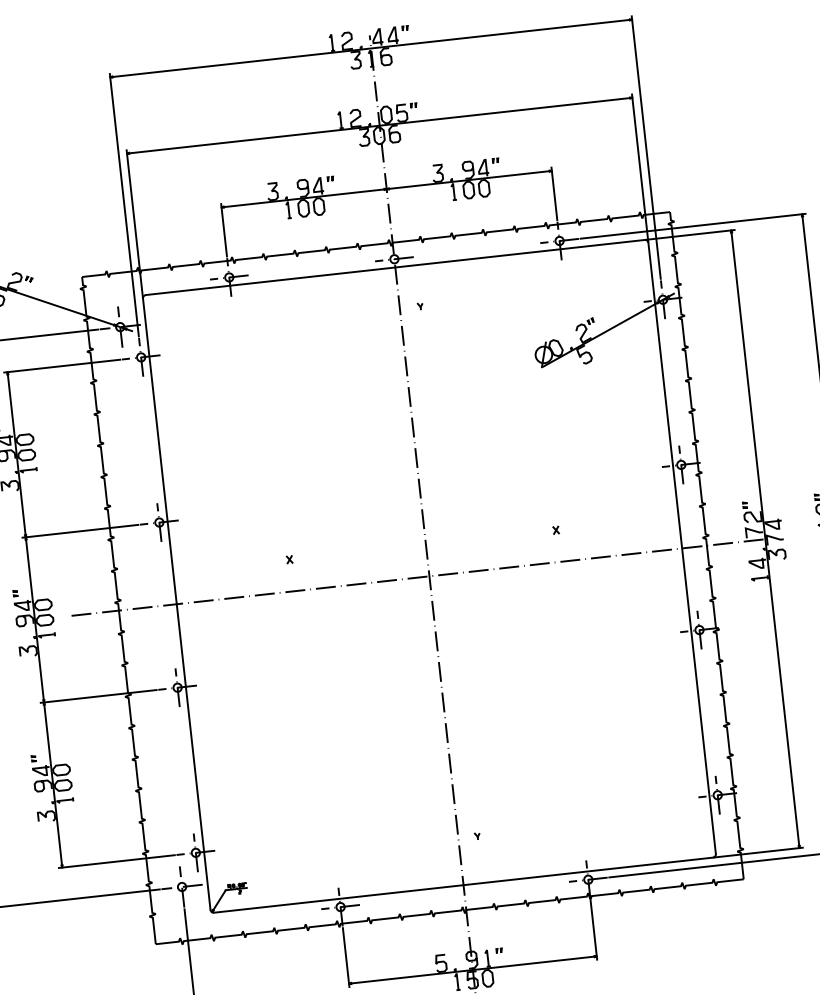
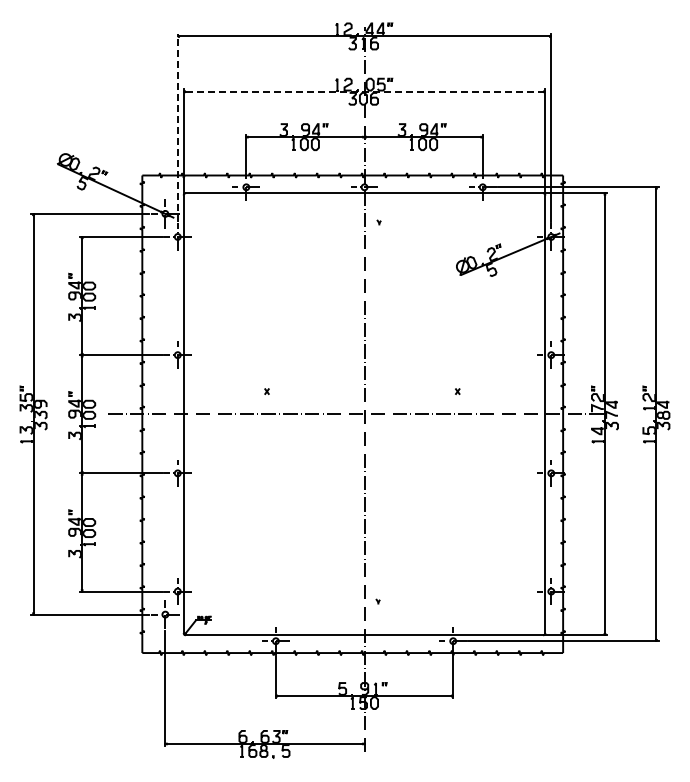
line: (379, 125) -> (364, 91), solid -> dashed
line: (124, 205) -> (177, 128), solid -> dashed

